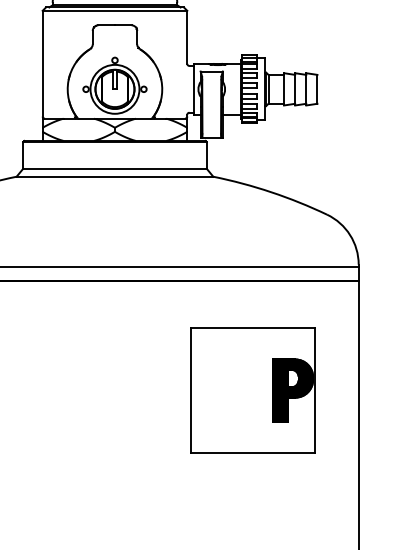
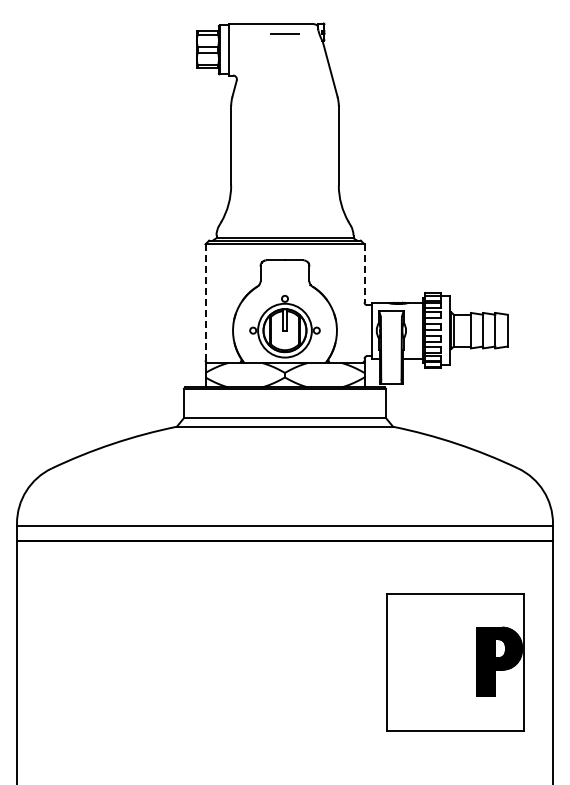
line: (187, 37) -> (364, 273), solid -> dashed
line: (42, 63) -> (205, 302), solid -> dashed
part: (252, 391) -> (455, 662), moved

